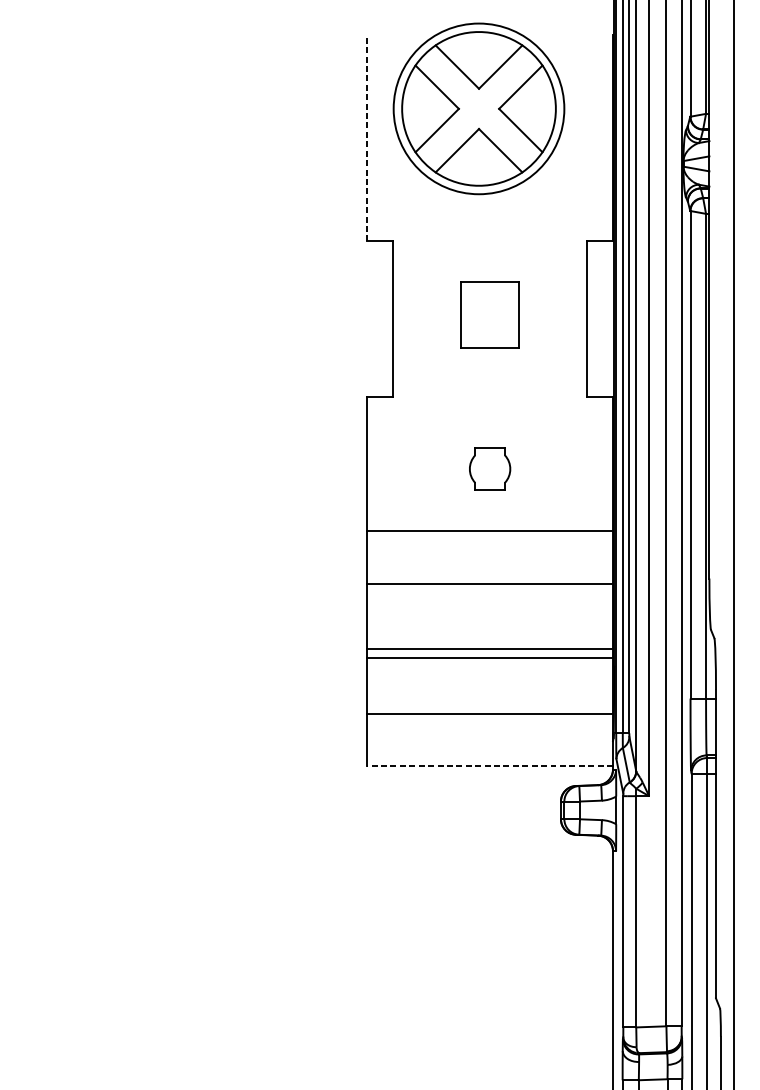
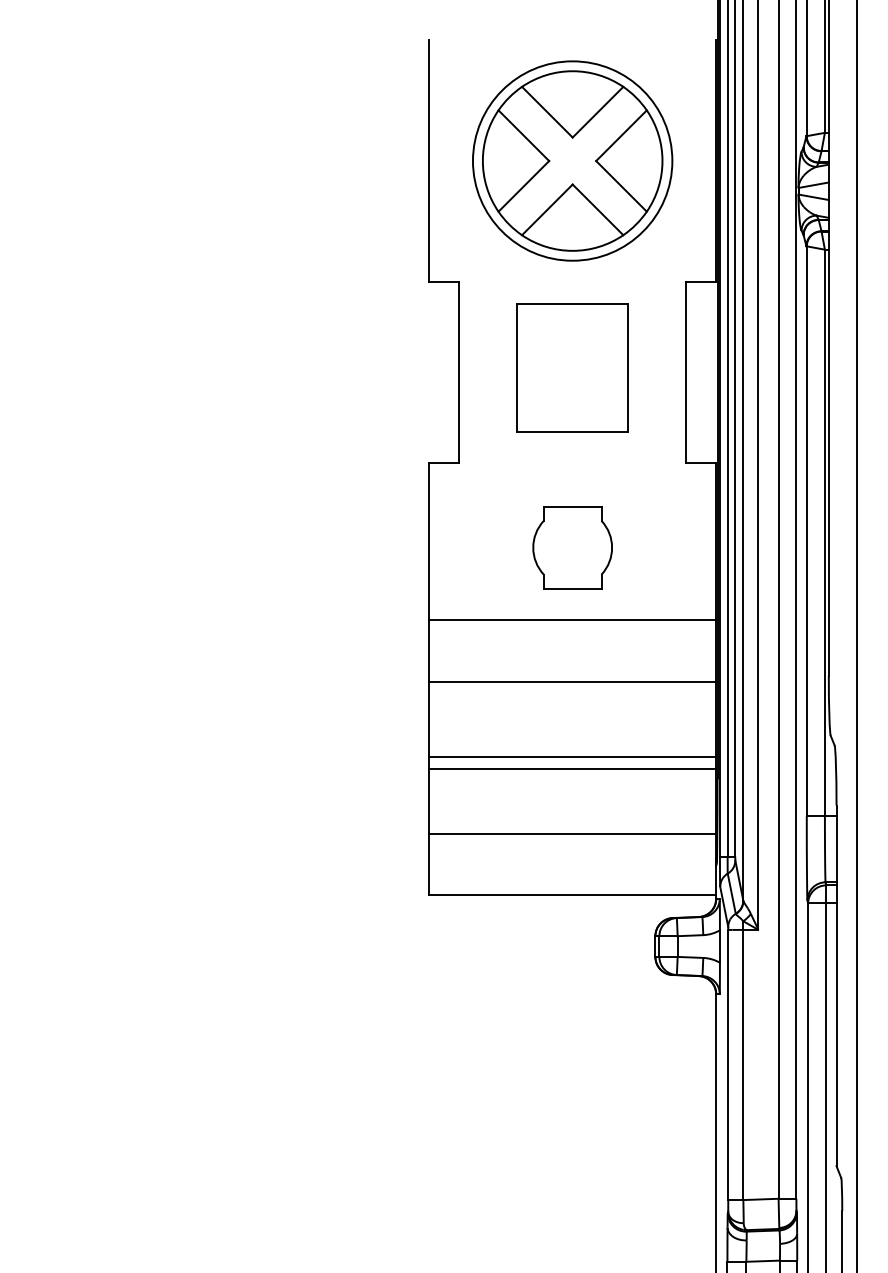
part: (478, 108) -> (572, 160), moved
line: (367, 138) -> (429, 161), dashed -> solid
part: (489, 314) -> (572, 367), size x1.67
part: (489, 468) -> (572, 547), size x1.67
line: (489, 766) -> (572, 895), dashed -> solid

